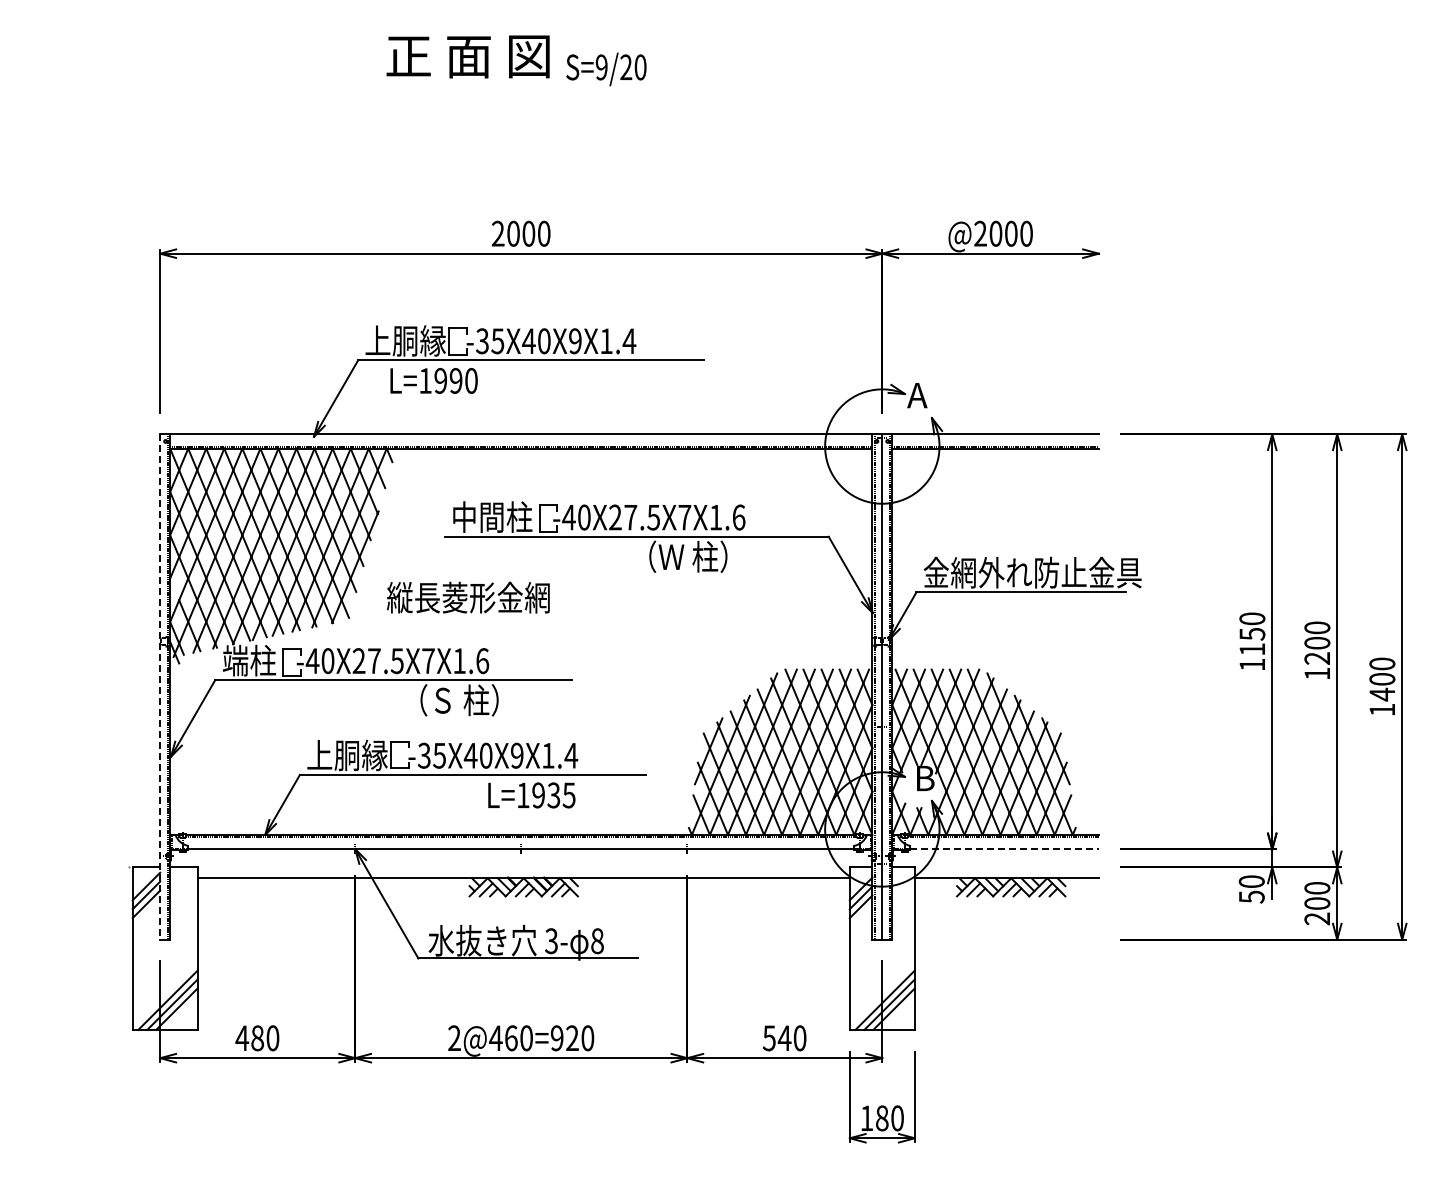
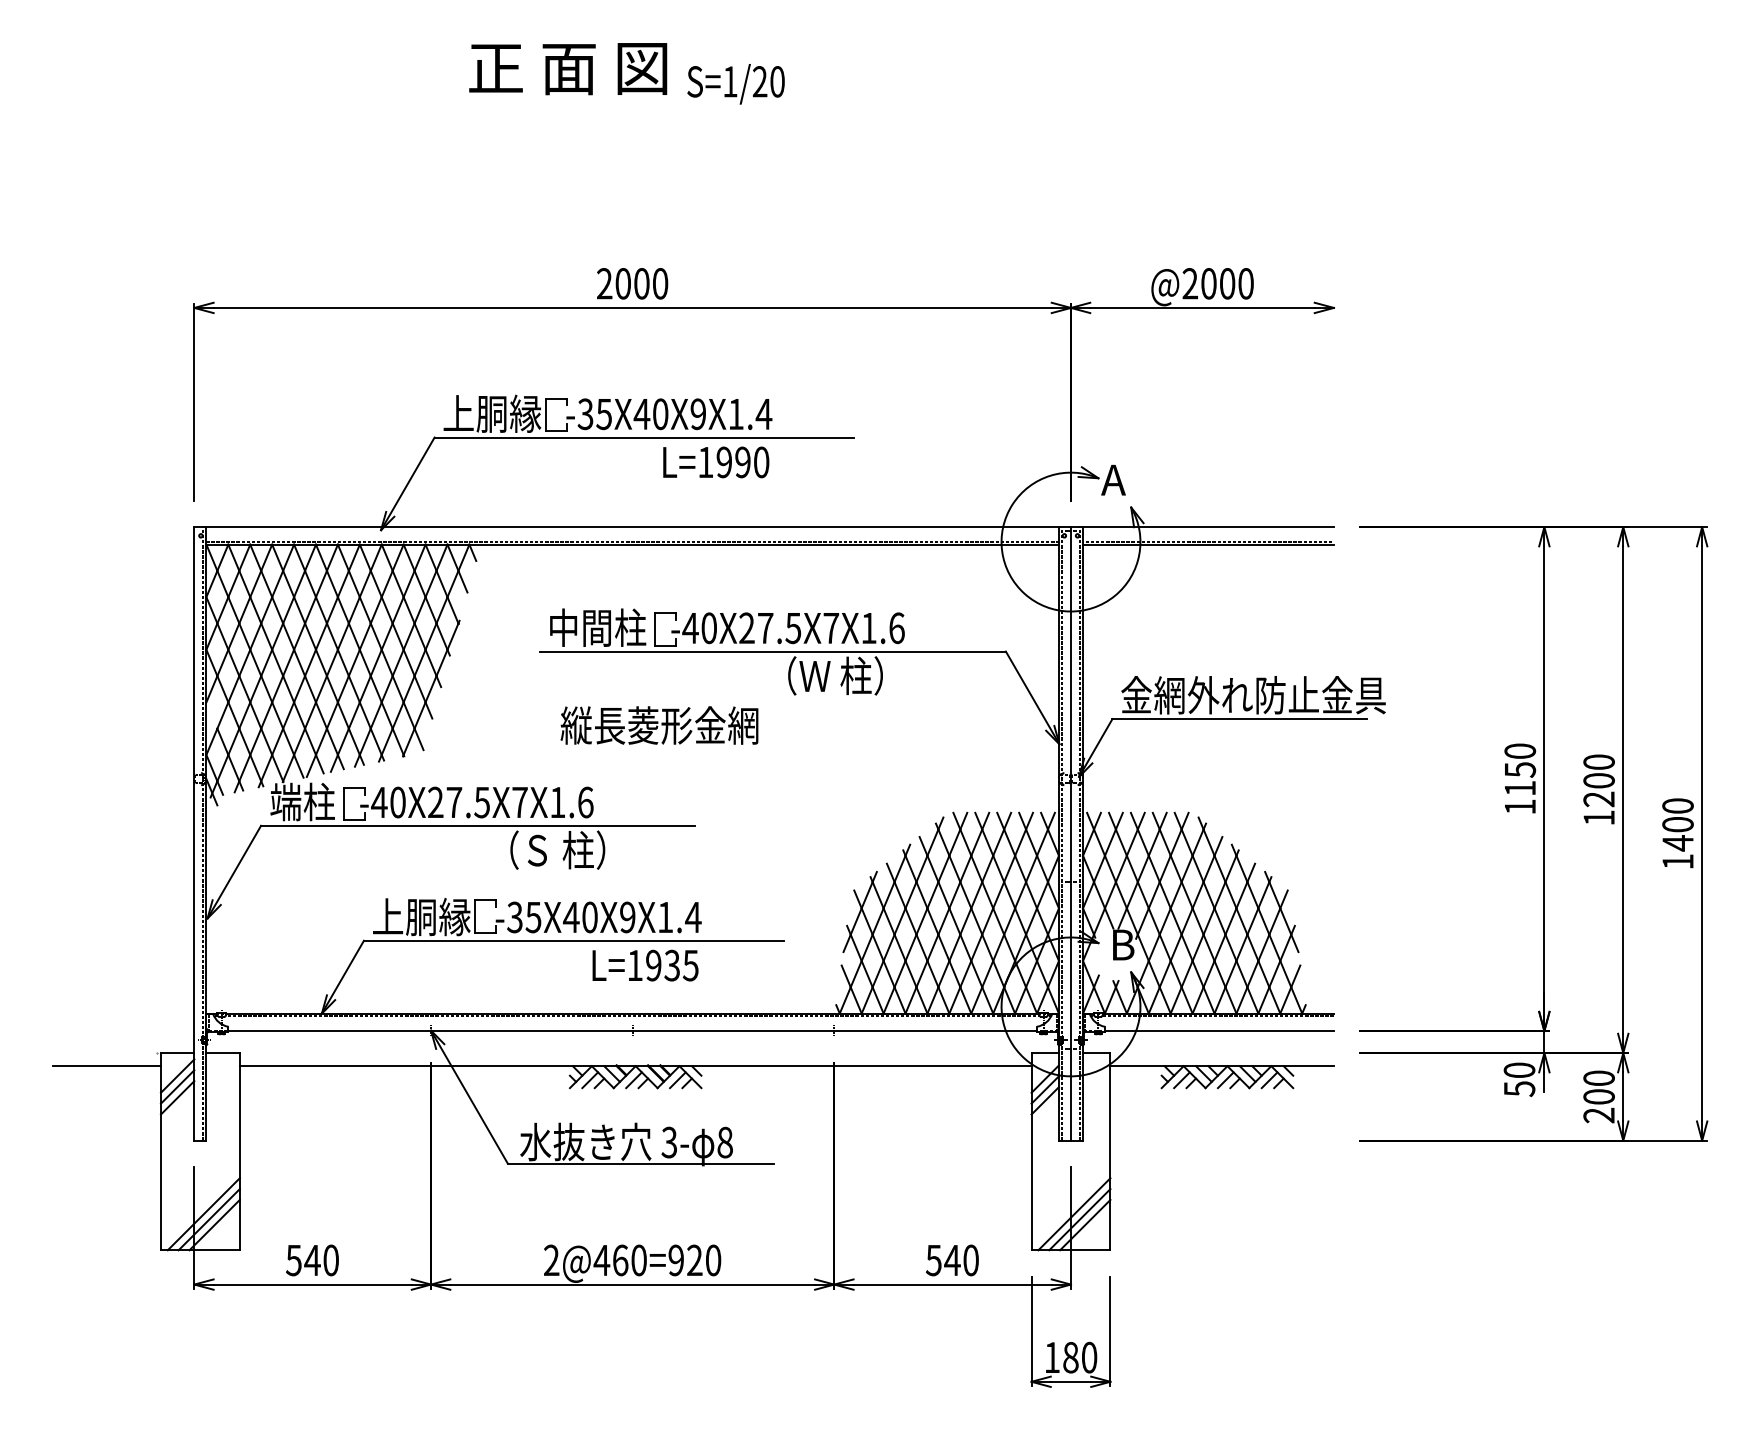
text: (601, 67) -> (730, 81), S=9/20 -> S=1/20
text: (433, 380) -> (715, 461), moved
text: (467, 597) -> (658, 725), moved
line: (160, 686) -> (194, 833), dashed -> solid
line: (1005, 849) -> (1220, 1031), dashed -> solid
line: (87, 878) -> (106, 1066), added
text: (249, 1038) -> (302, 1260), 480 -> 540

